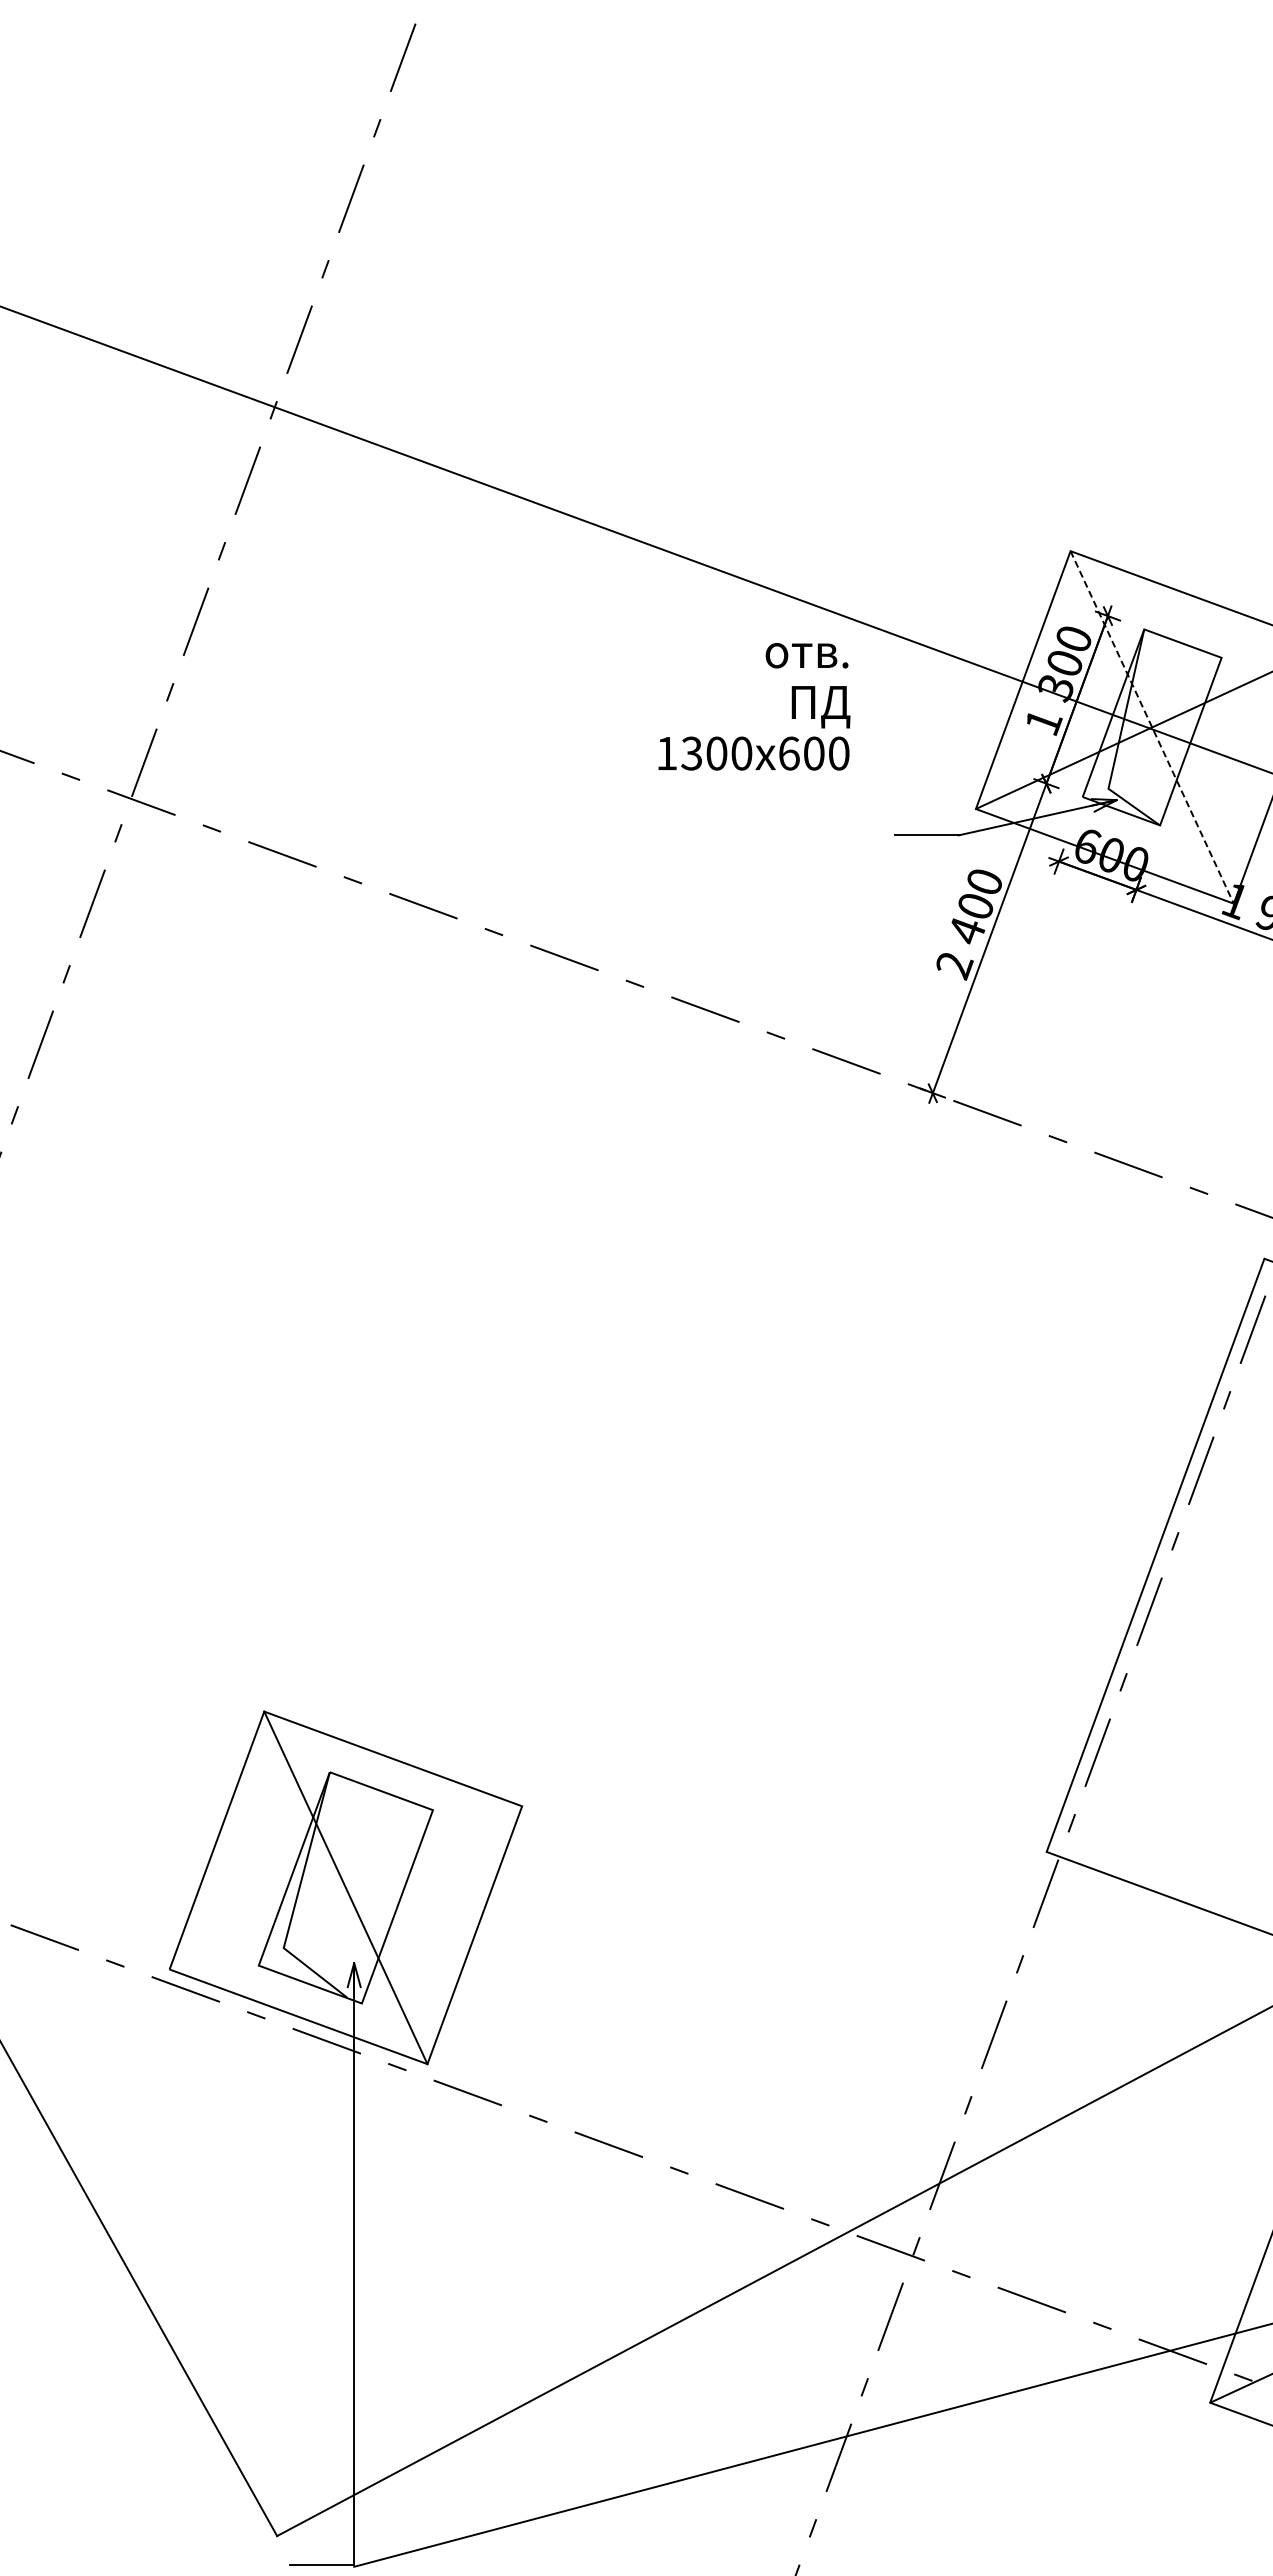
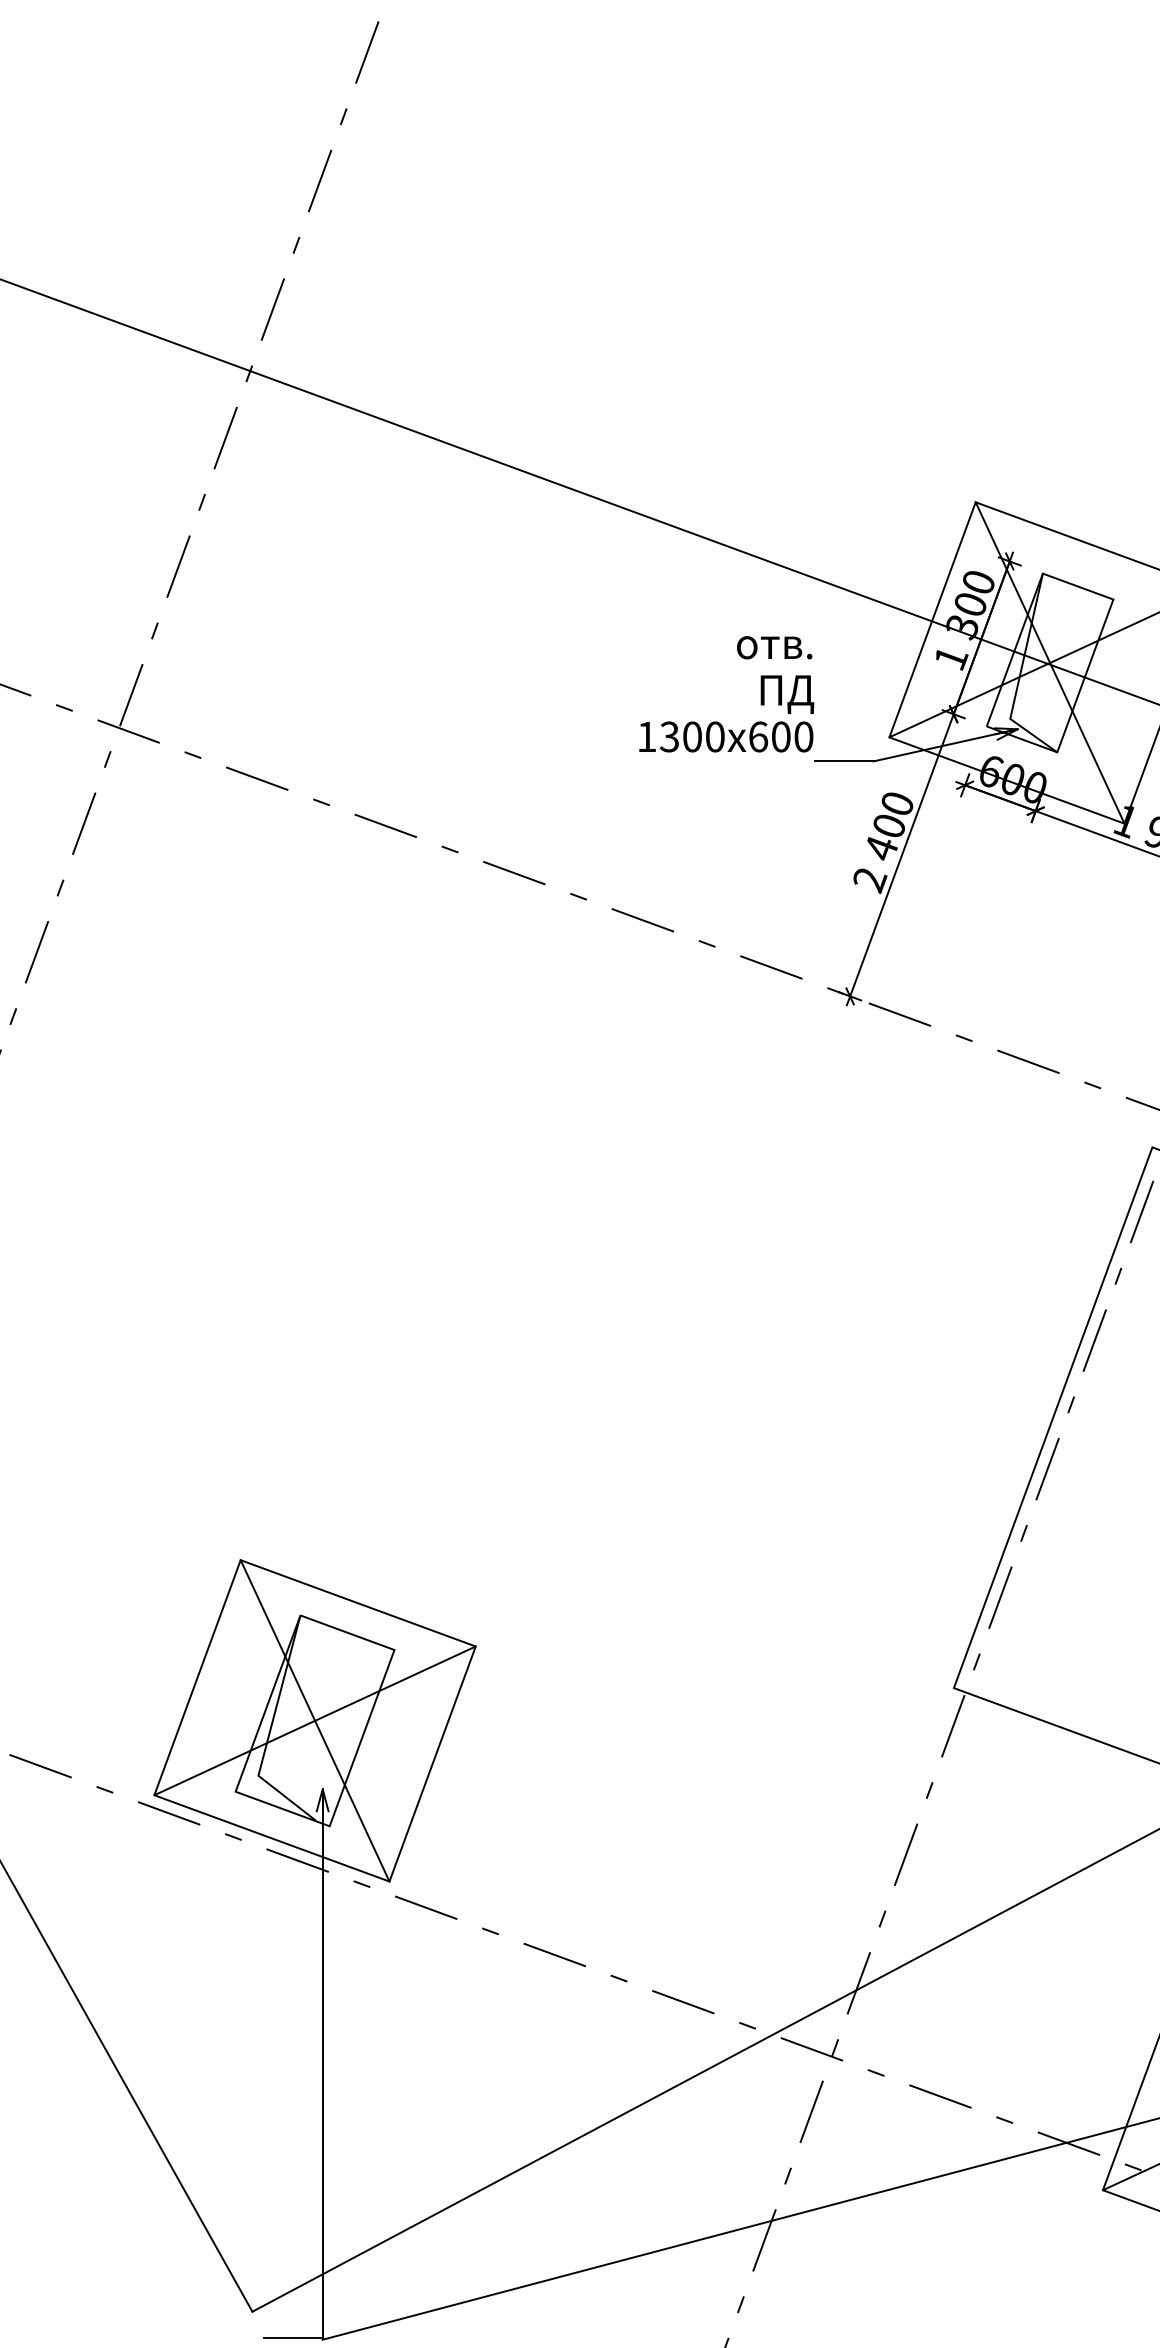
text: (754, 706) -> (726, 694), moved
line: (1152, 727) -> (1050, 663), dashed -> solid
line: (345, 1887) -> (314, 1720), added

